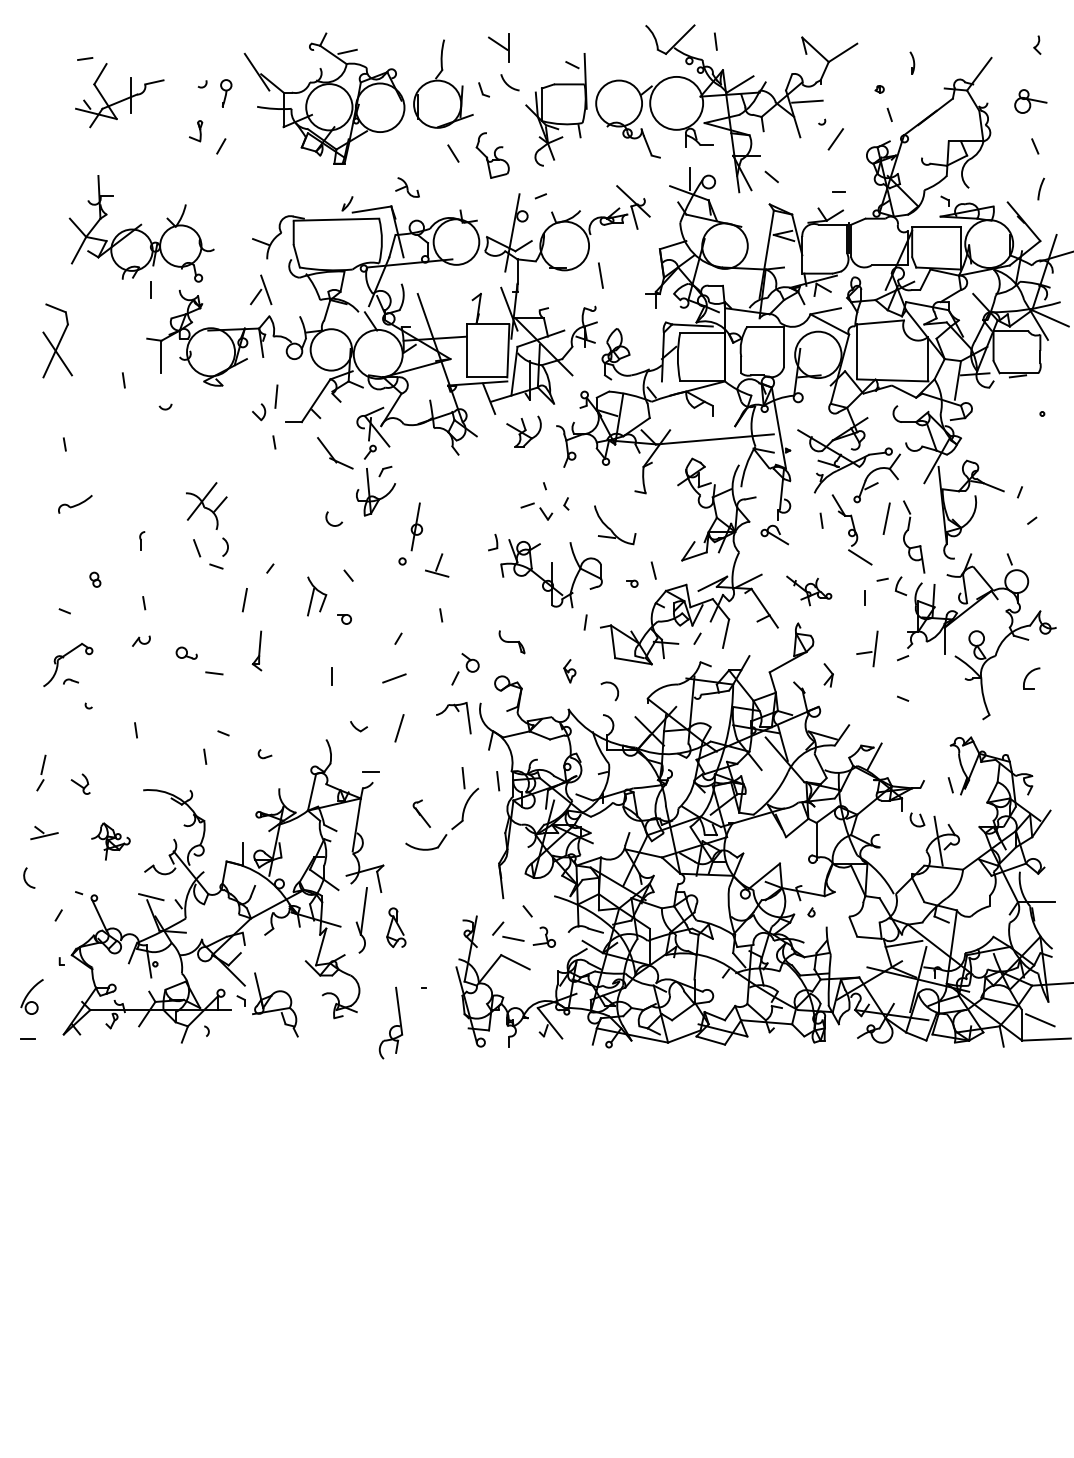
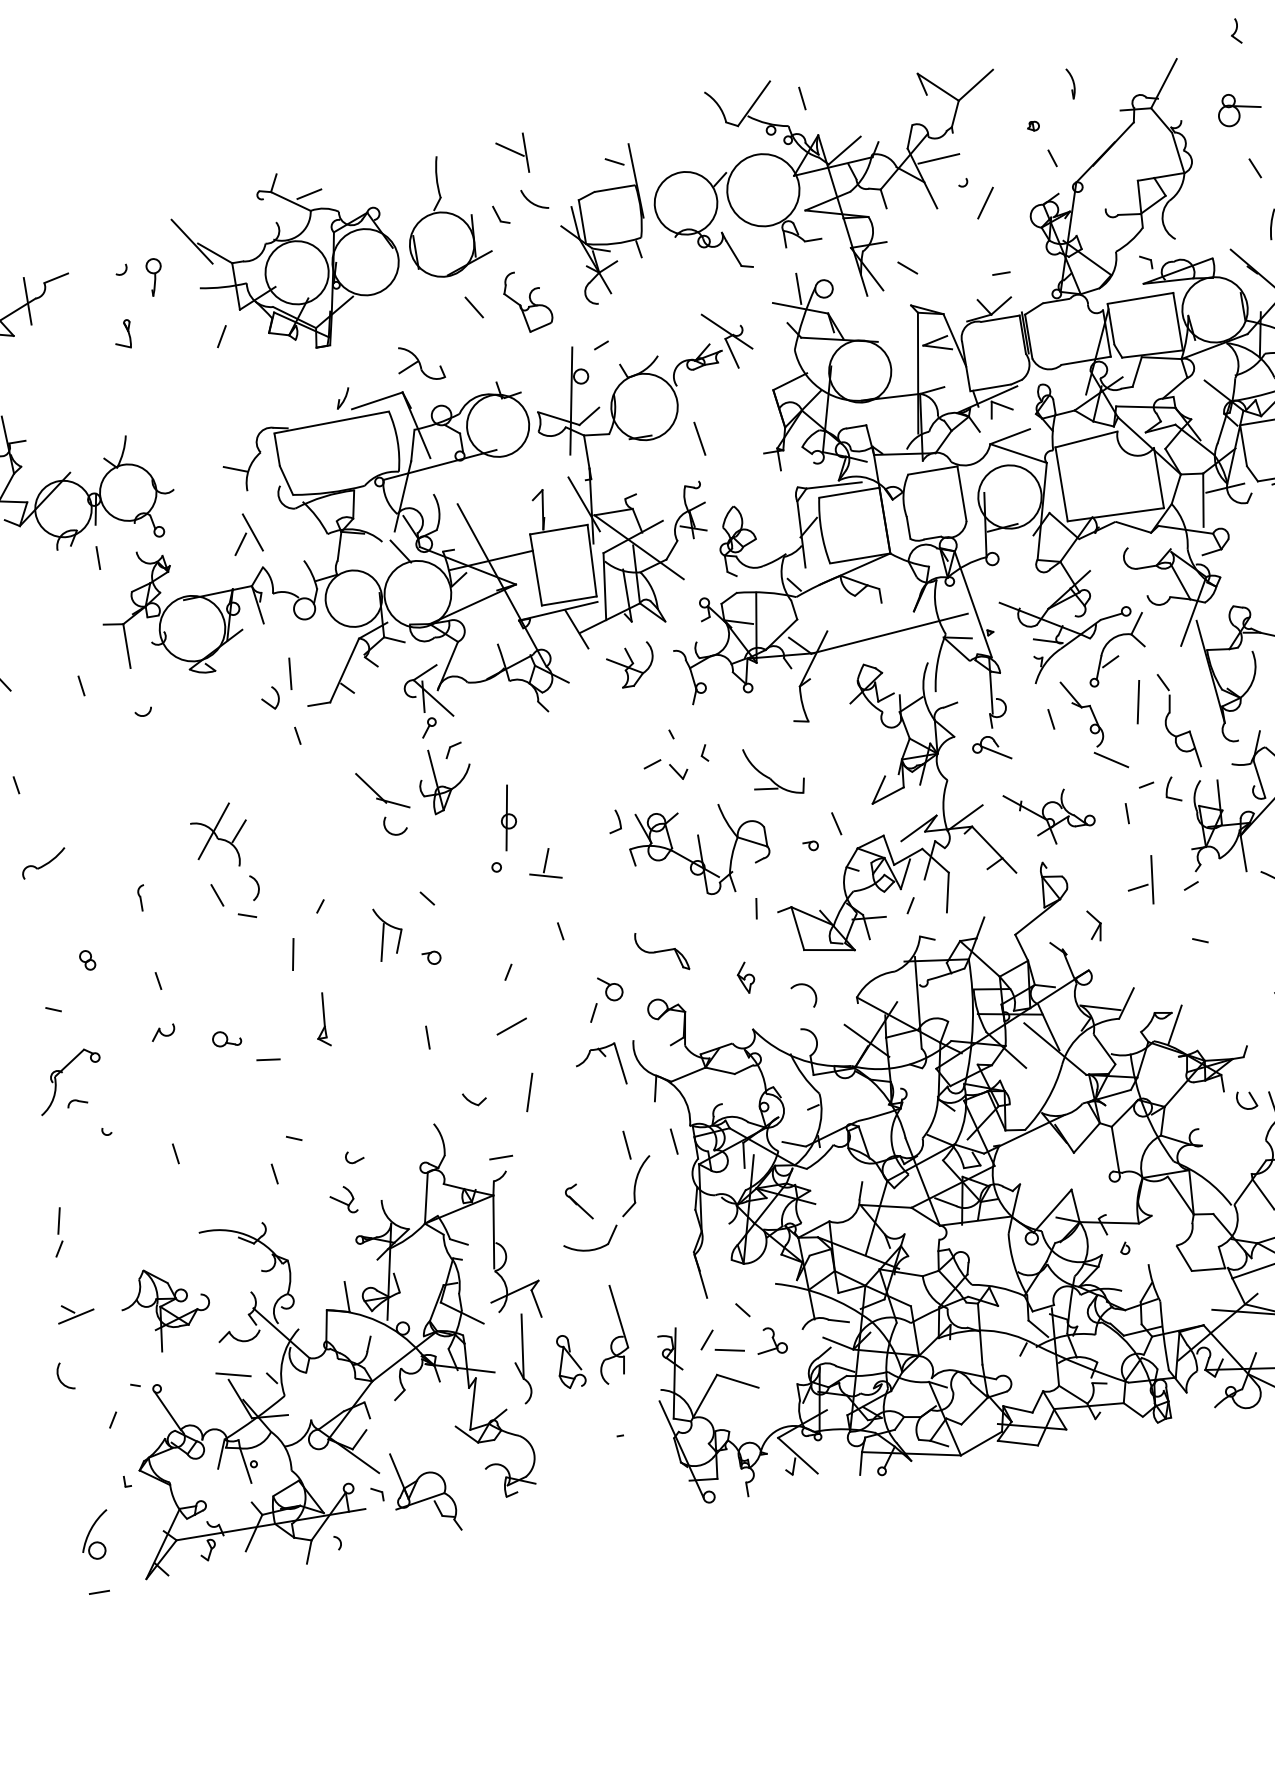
line: (221, 146) -> (222, 336), moved
part: (407, 187) -> (420, 363), size x1.43
part: (335, 453) -> (383, 790), moved
part: (808, 590) -> (1049, 816), size x1.43
part: (511, 641) -> (661, 950), size x1.43
part: (80, 783) -> (342, 1199), moved
part: (110, 841) -> (166, 1309), size x1.67
part: (390, 1022) -> (609, 1333), moved

